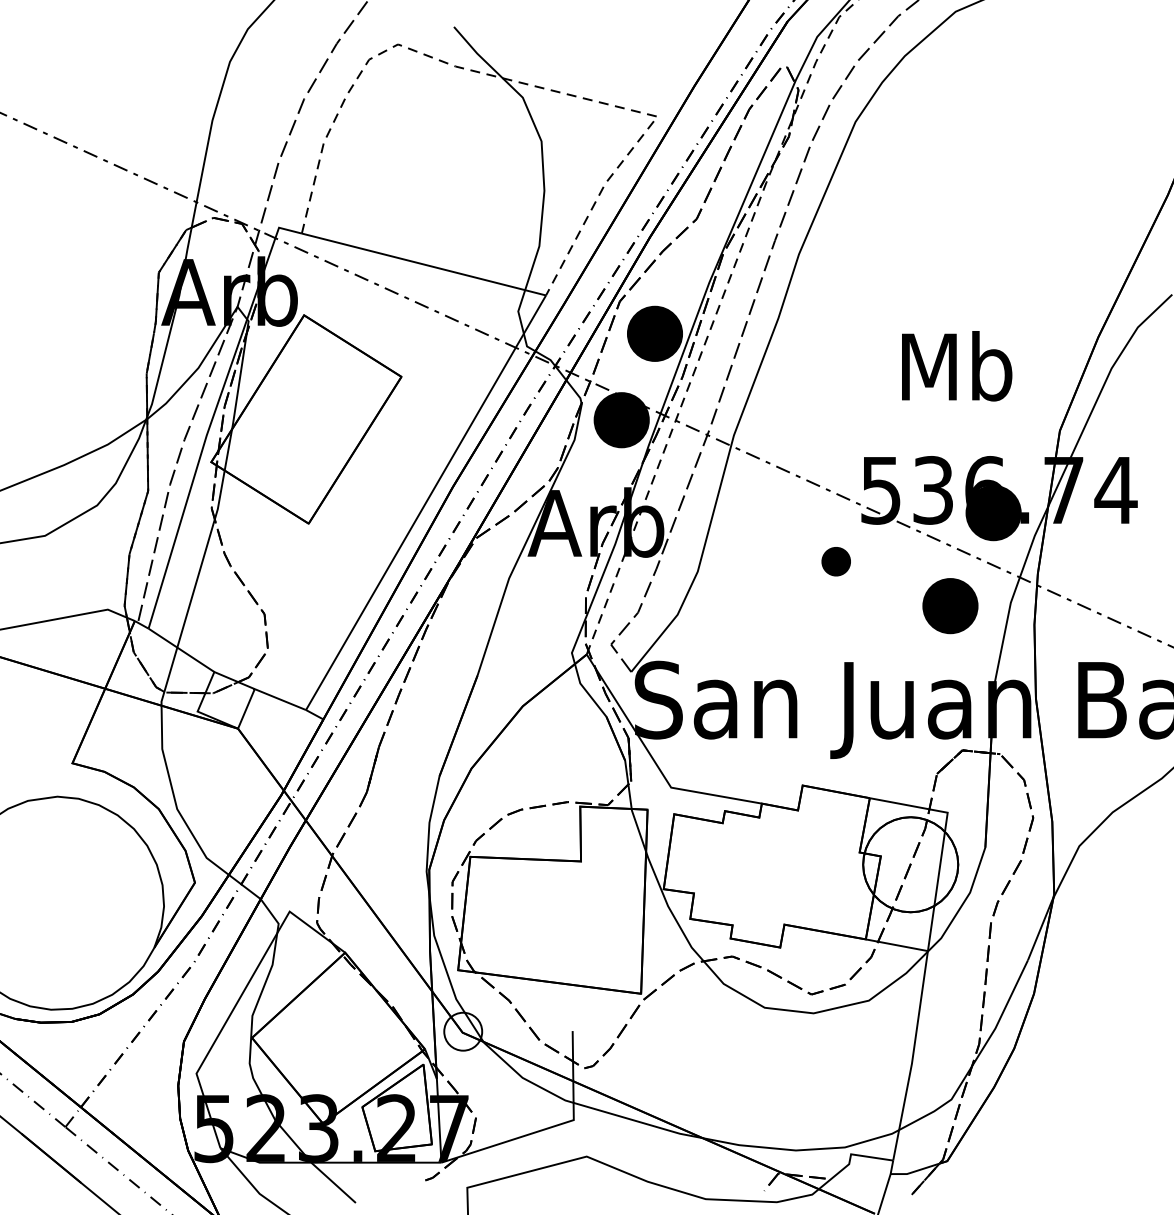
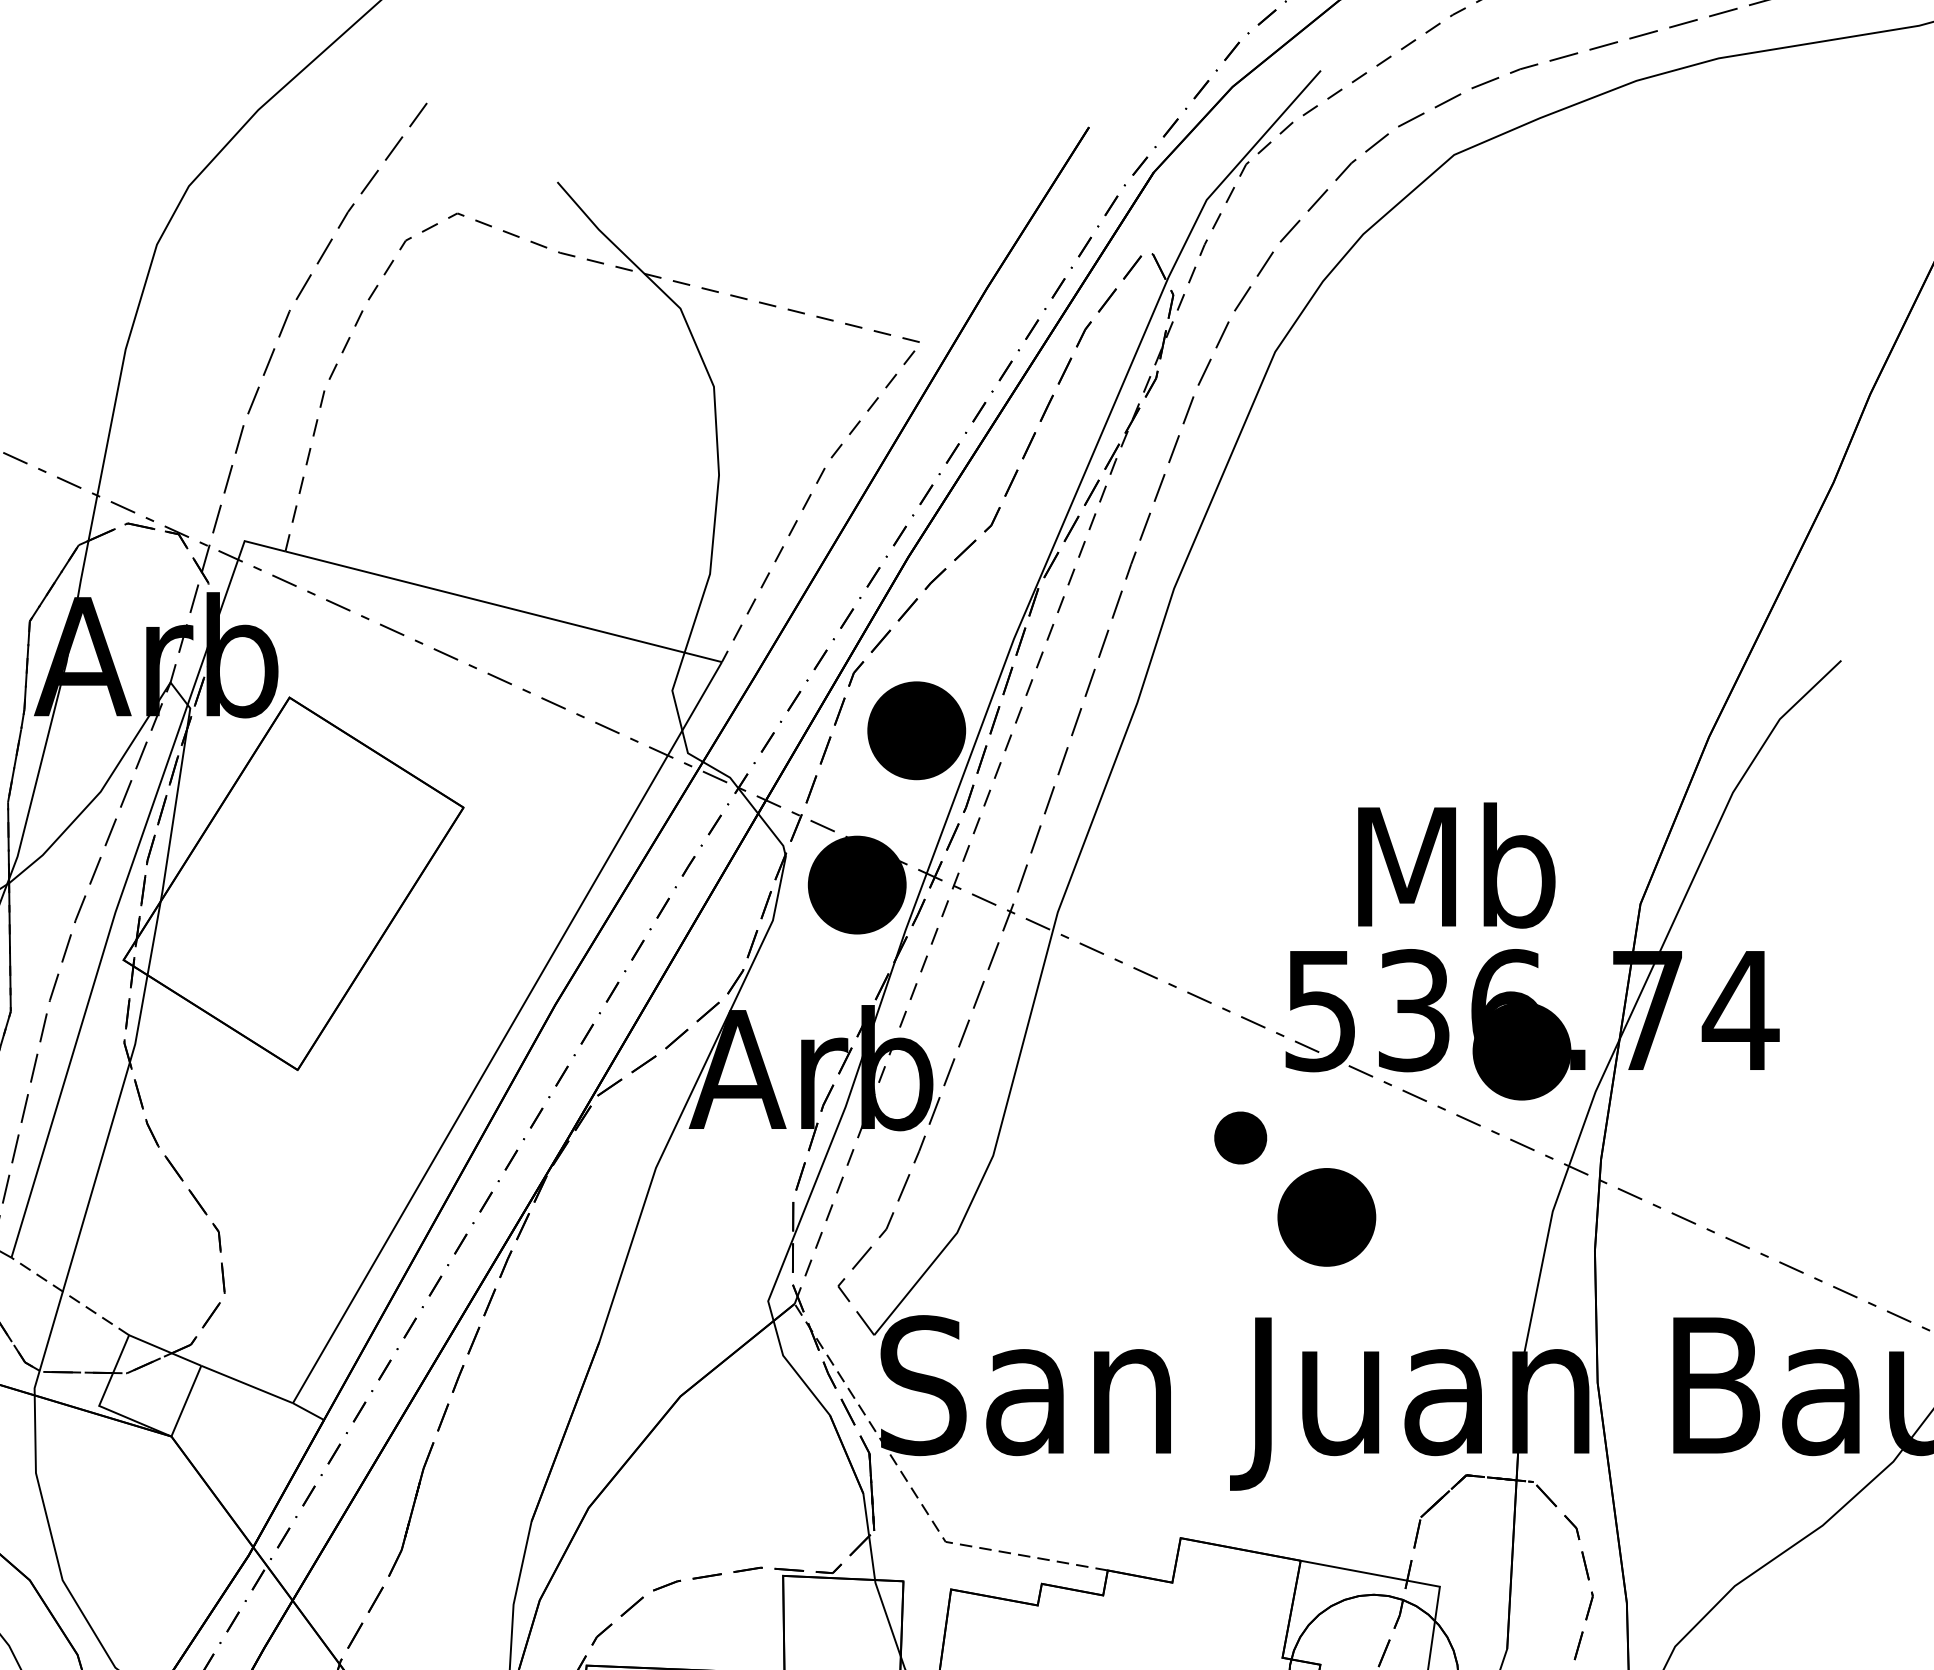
text: (957, 366) -> (1457, 865), moved
part: (950, 606) -> (1326, 1218), moved
line: (181, 650) -> (70, 1296), solid -> dashed
line: (654, 760) -> (915, 1493), solid -> dashed

